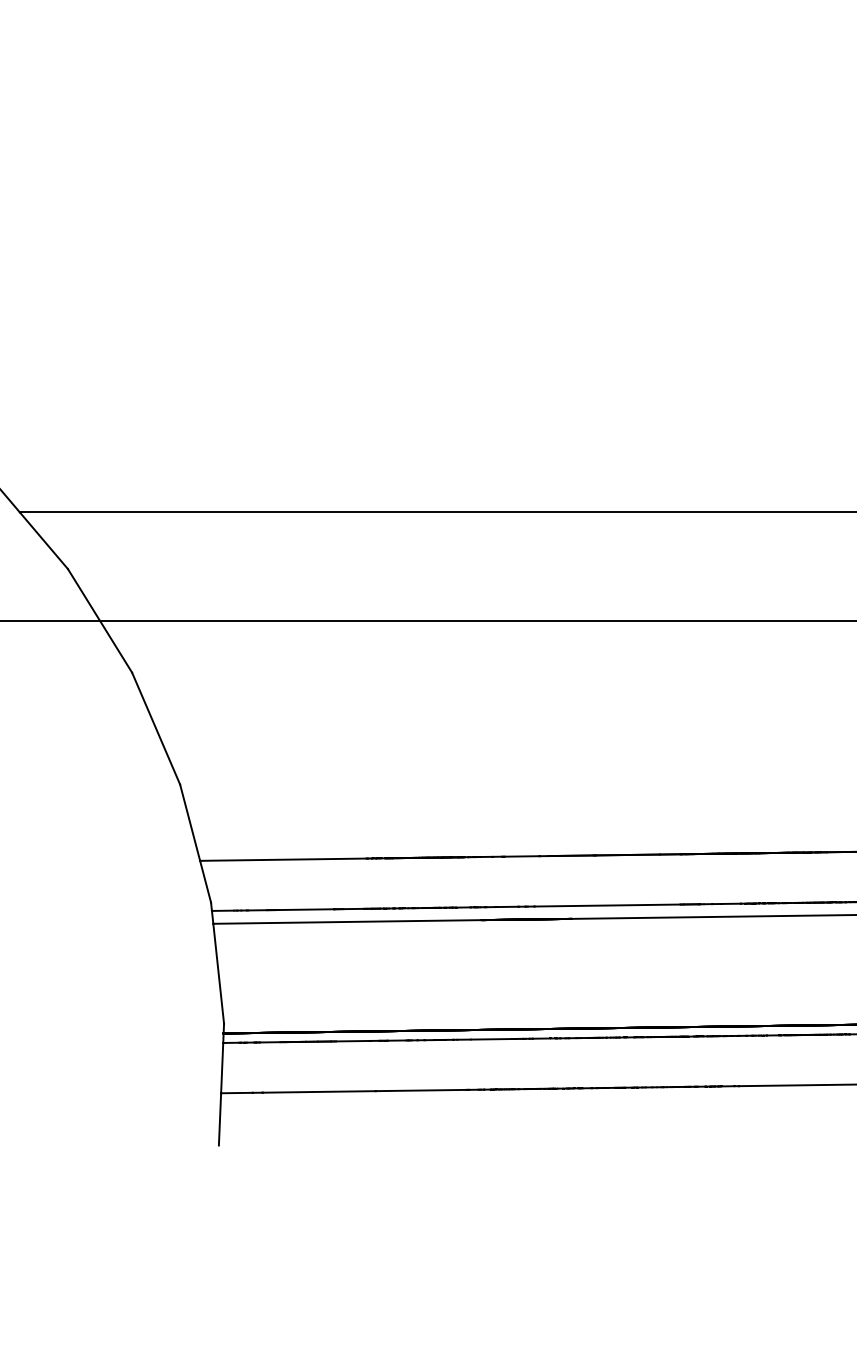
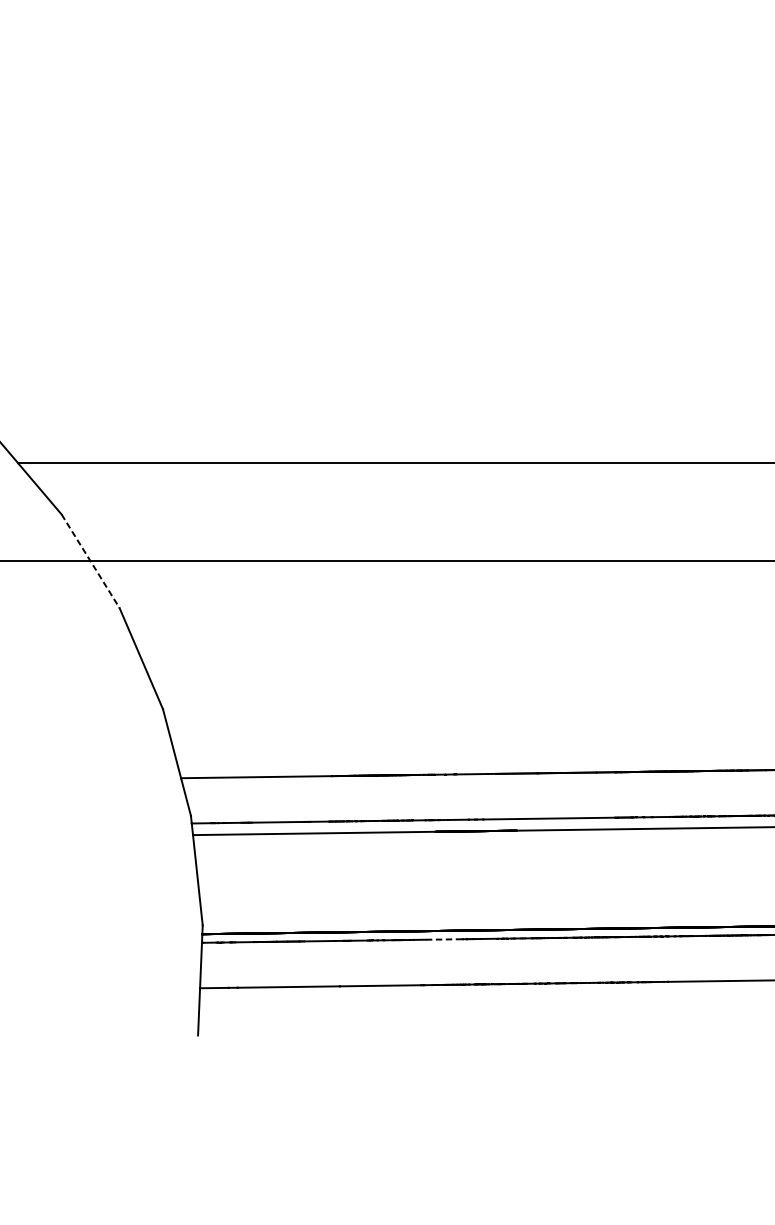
line: (100, 620) -> (91, 560), solid -> dashed
line: (491, 1039) -> (444, 939), solid -> dashed

